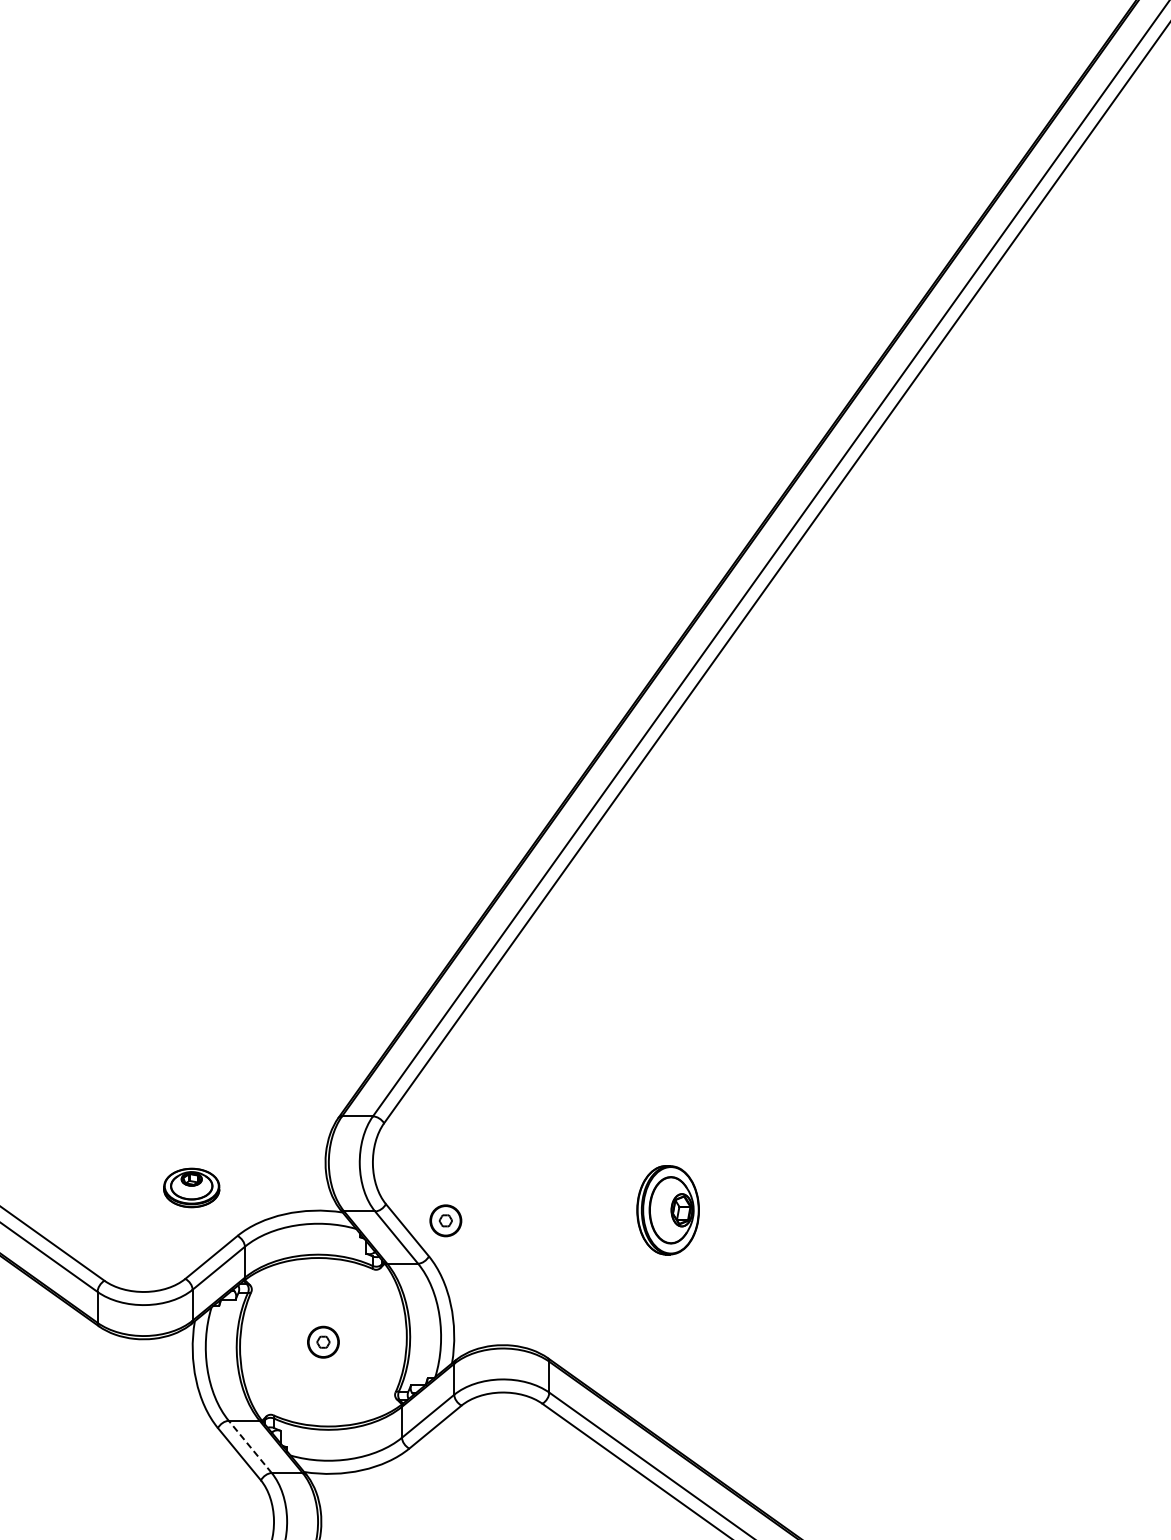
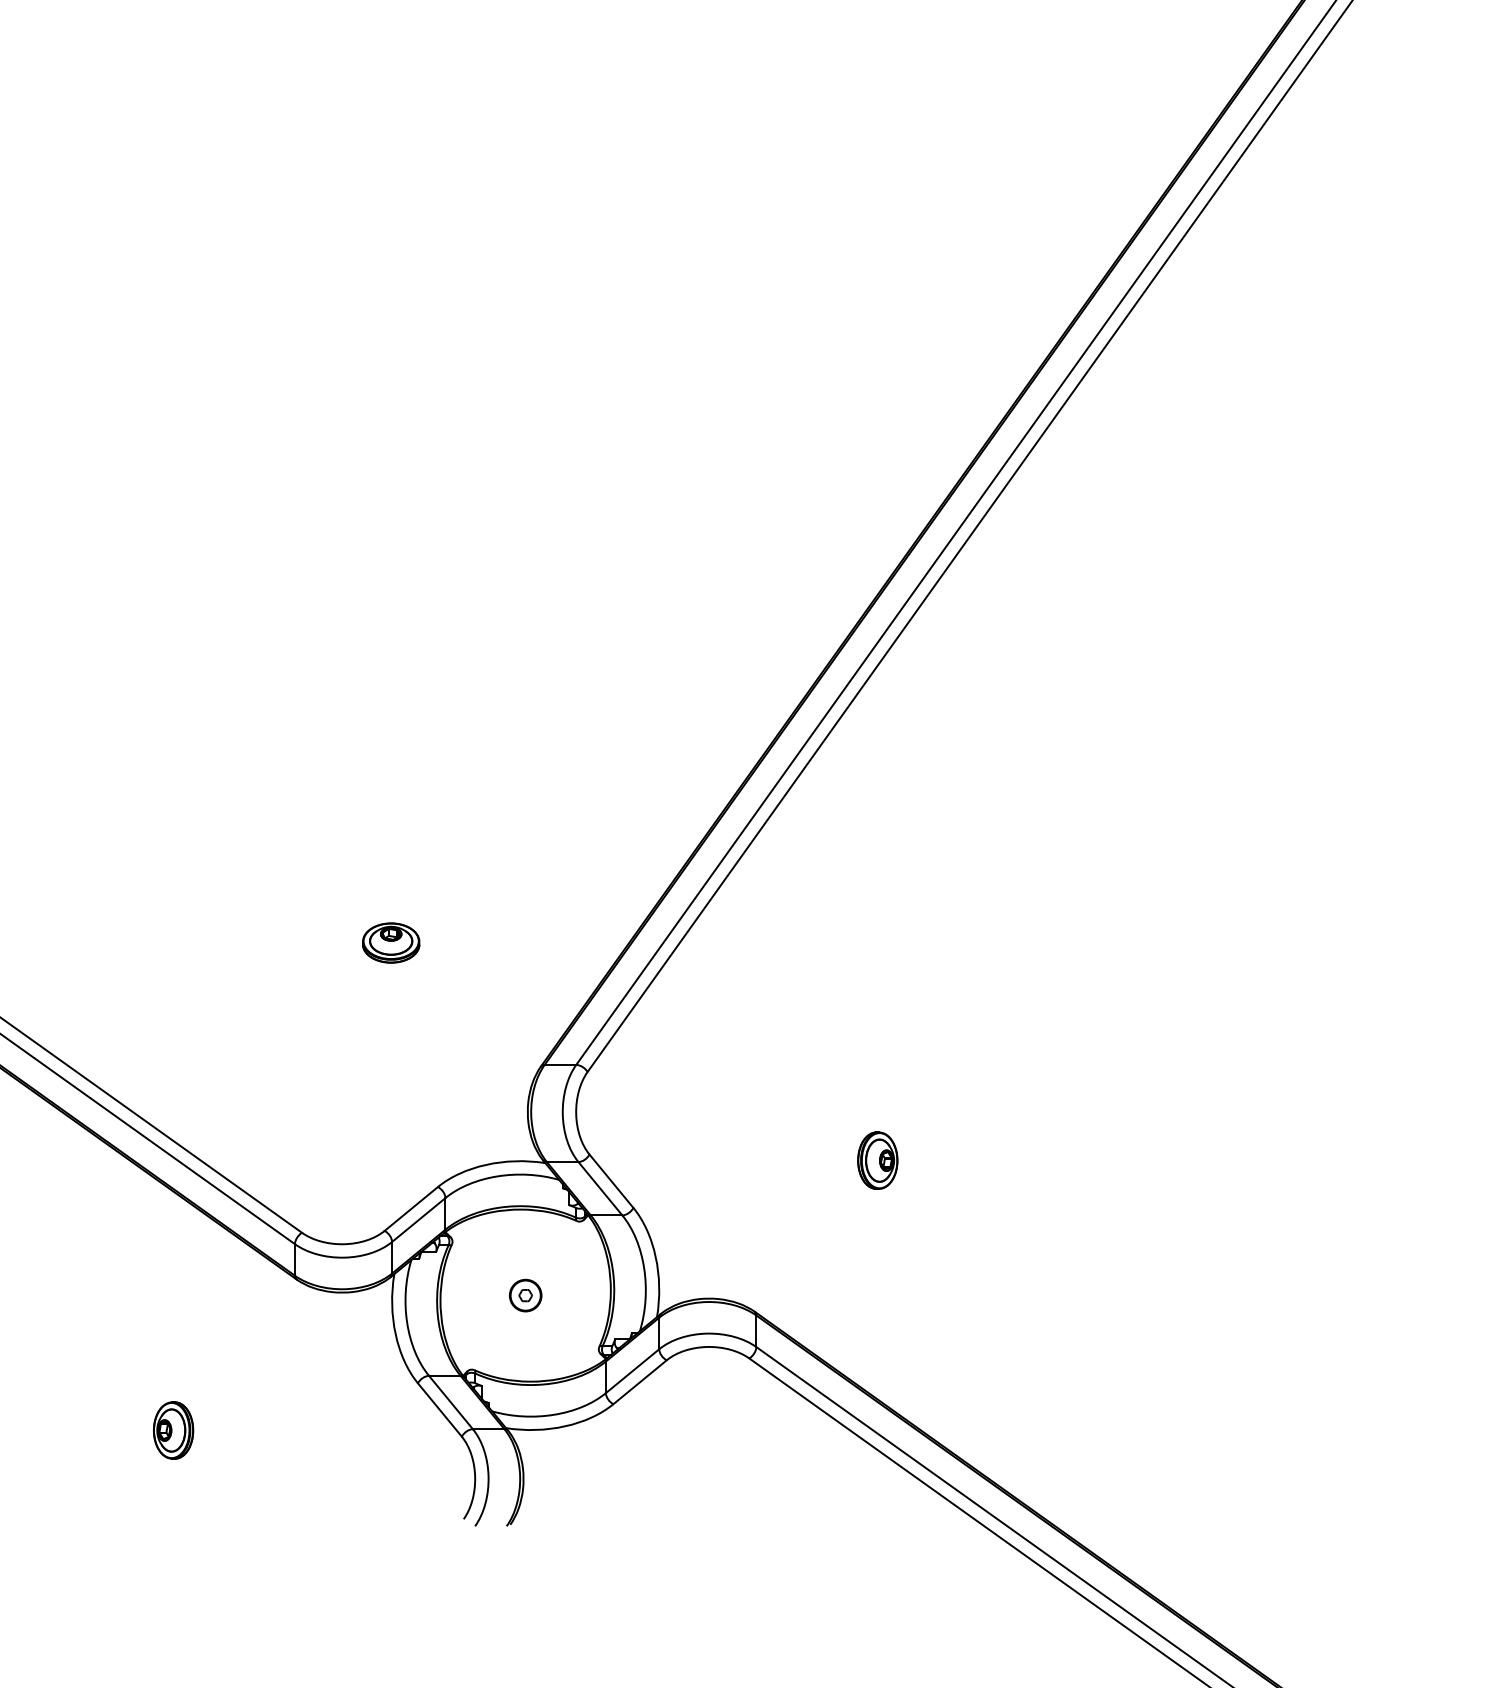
part: (192, 1187) -> (391, 942), moved
part: (667, 1209) -> (877, 1160), size x0.62
part: (445, 1220) -> (650, 1171), removed
line: (249, 1446) -> (450, 1402), dashed -> solid

